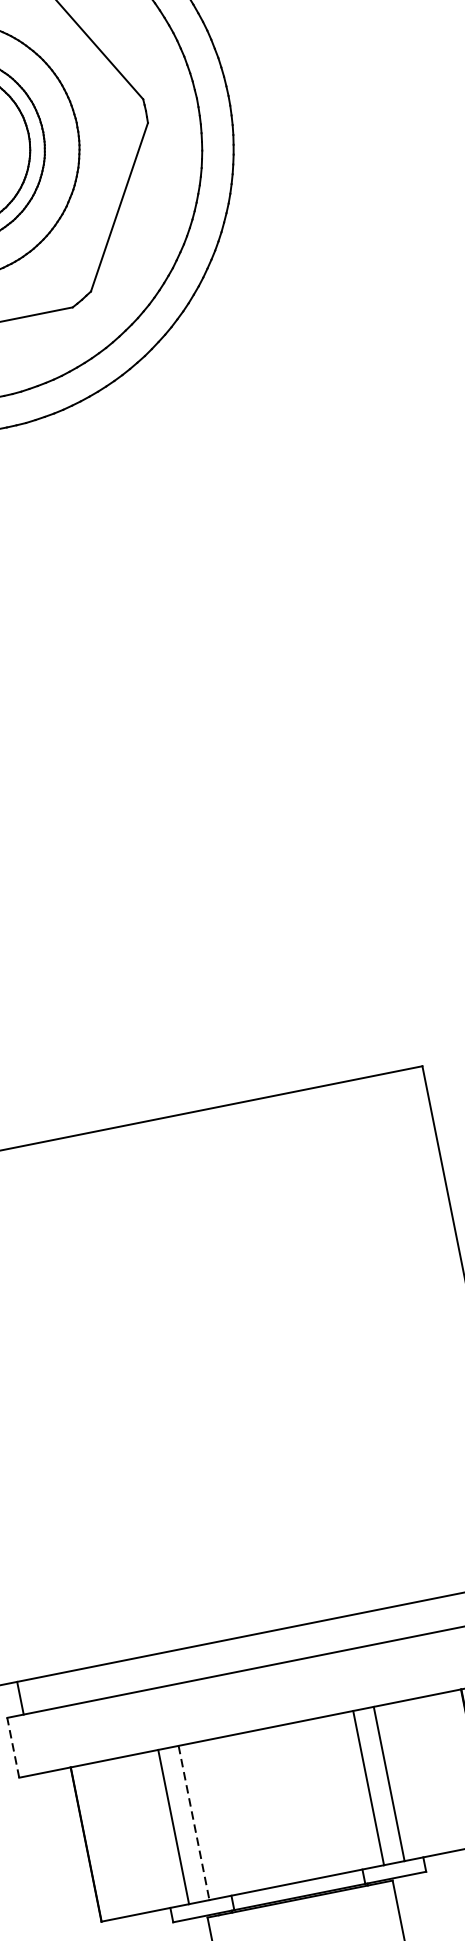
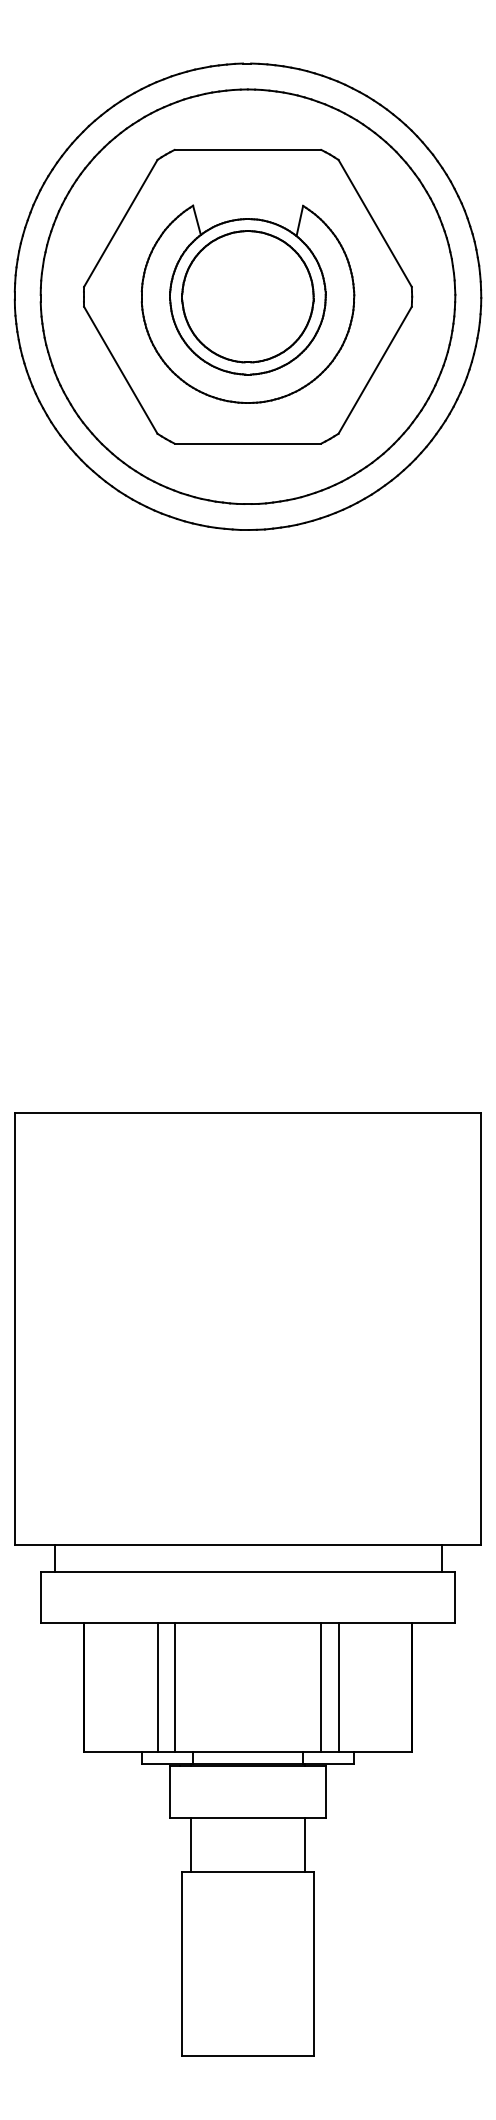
line: (12, 1747) -> (40, 1597), dashed -> solid
line: (193, 1822) -> (174, 1687), dashed -> solid

